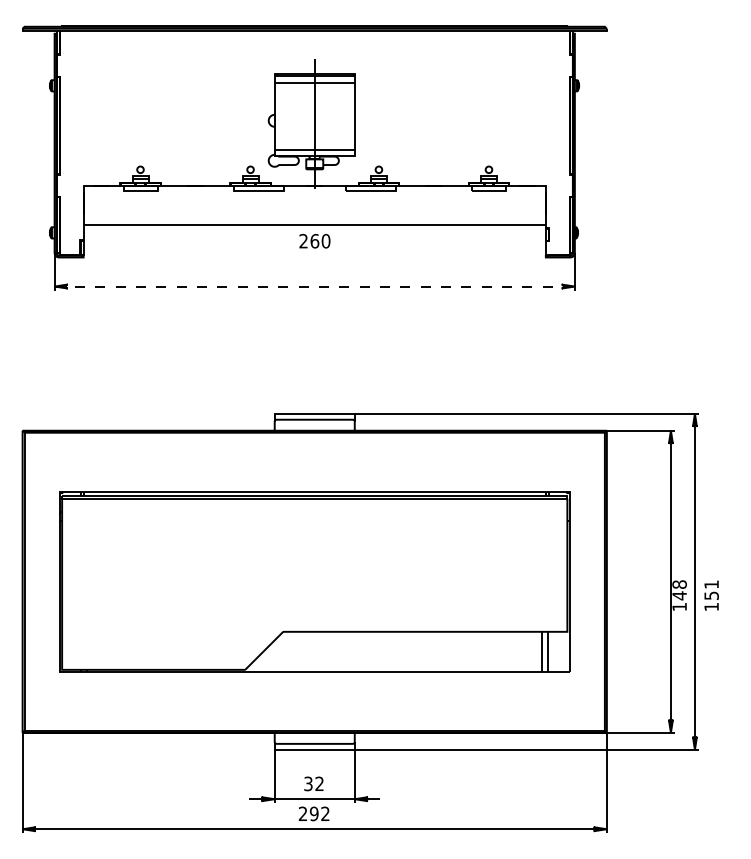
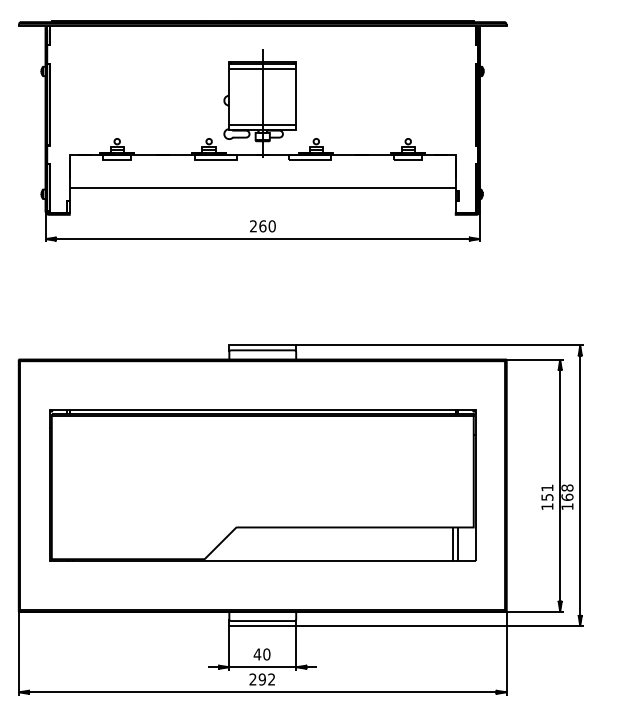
text: (314, 241) -> (262, 226), moved
line: (315, 286) -> (263, 239), dashed -> solid
text: (679, 595) -> (567, 497), 148 -> 168
text: (711, 595) -> (547, 497), moved
text: (313, 783) -> (261, 654), 32 -> 40

